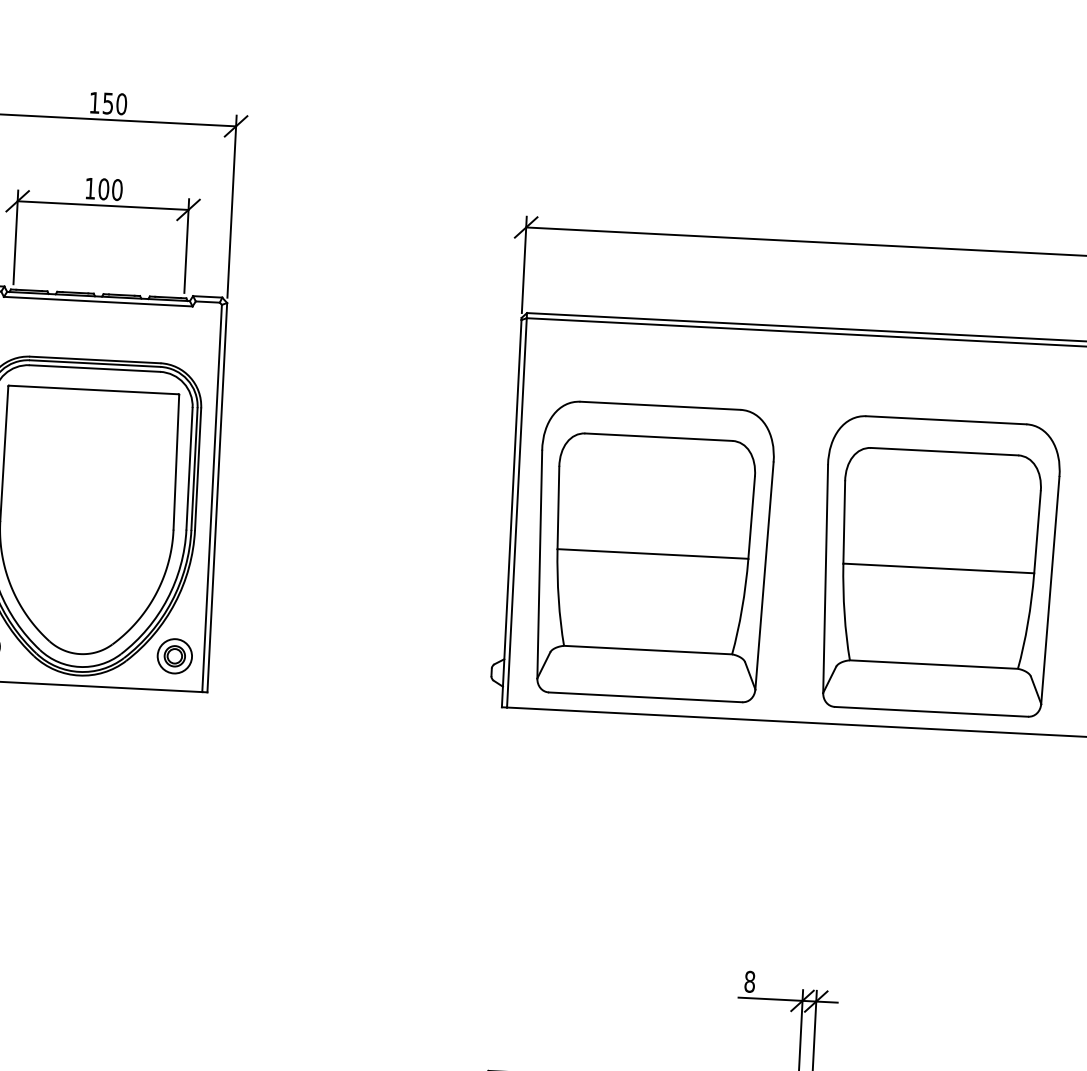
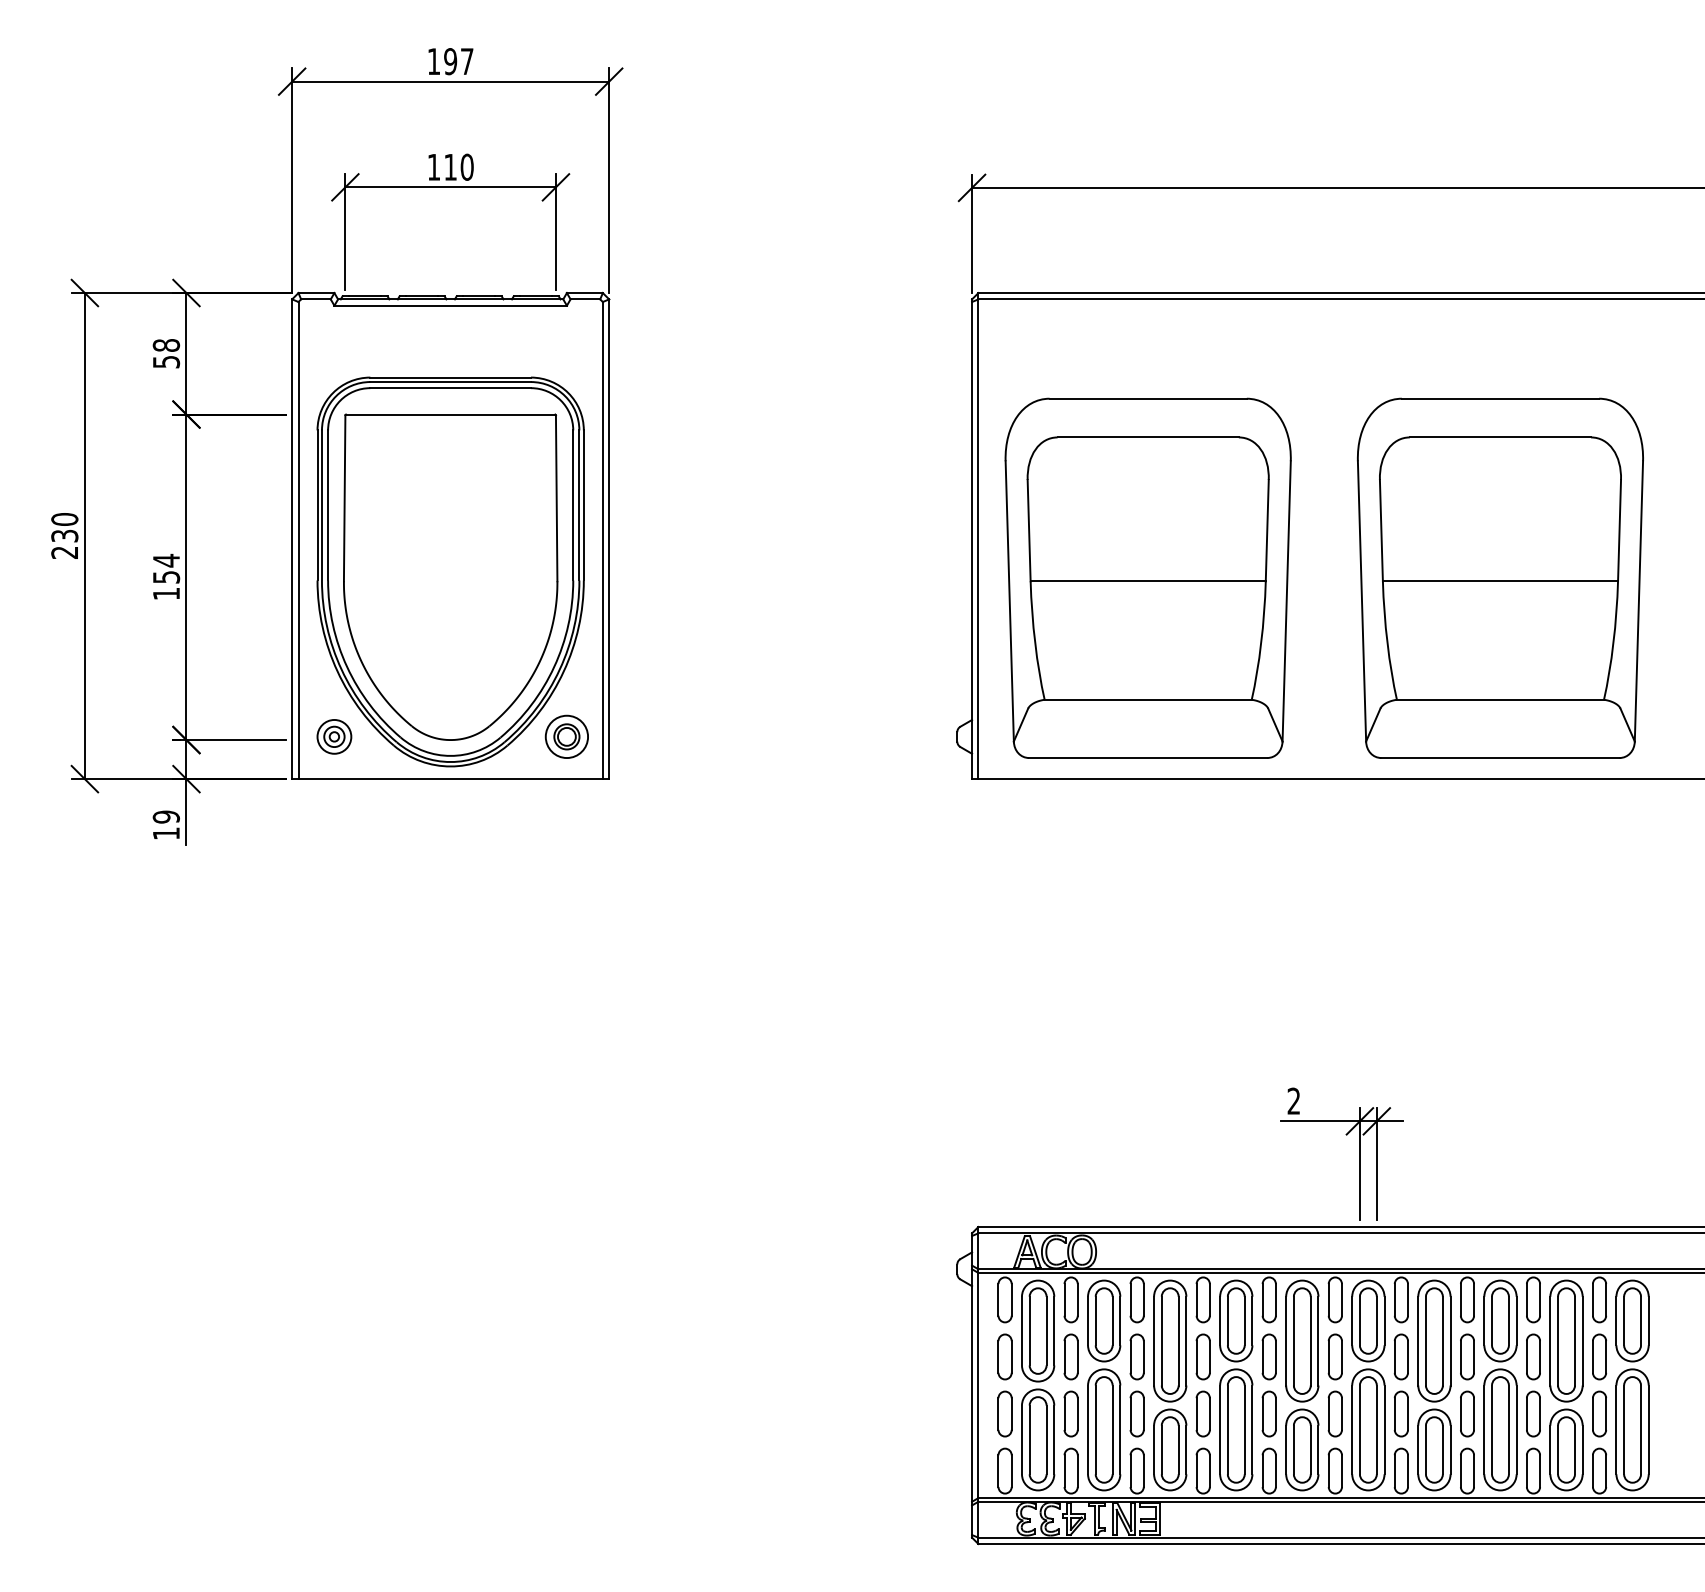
text: (114, 103) -> (458, 61), 150 -> 197
text: (103, 188) -> (450, 166), 100 -> 110
text: (749, 981) -> (1293, 1100), 8 -> 2

